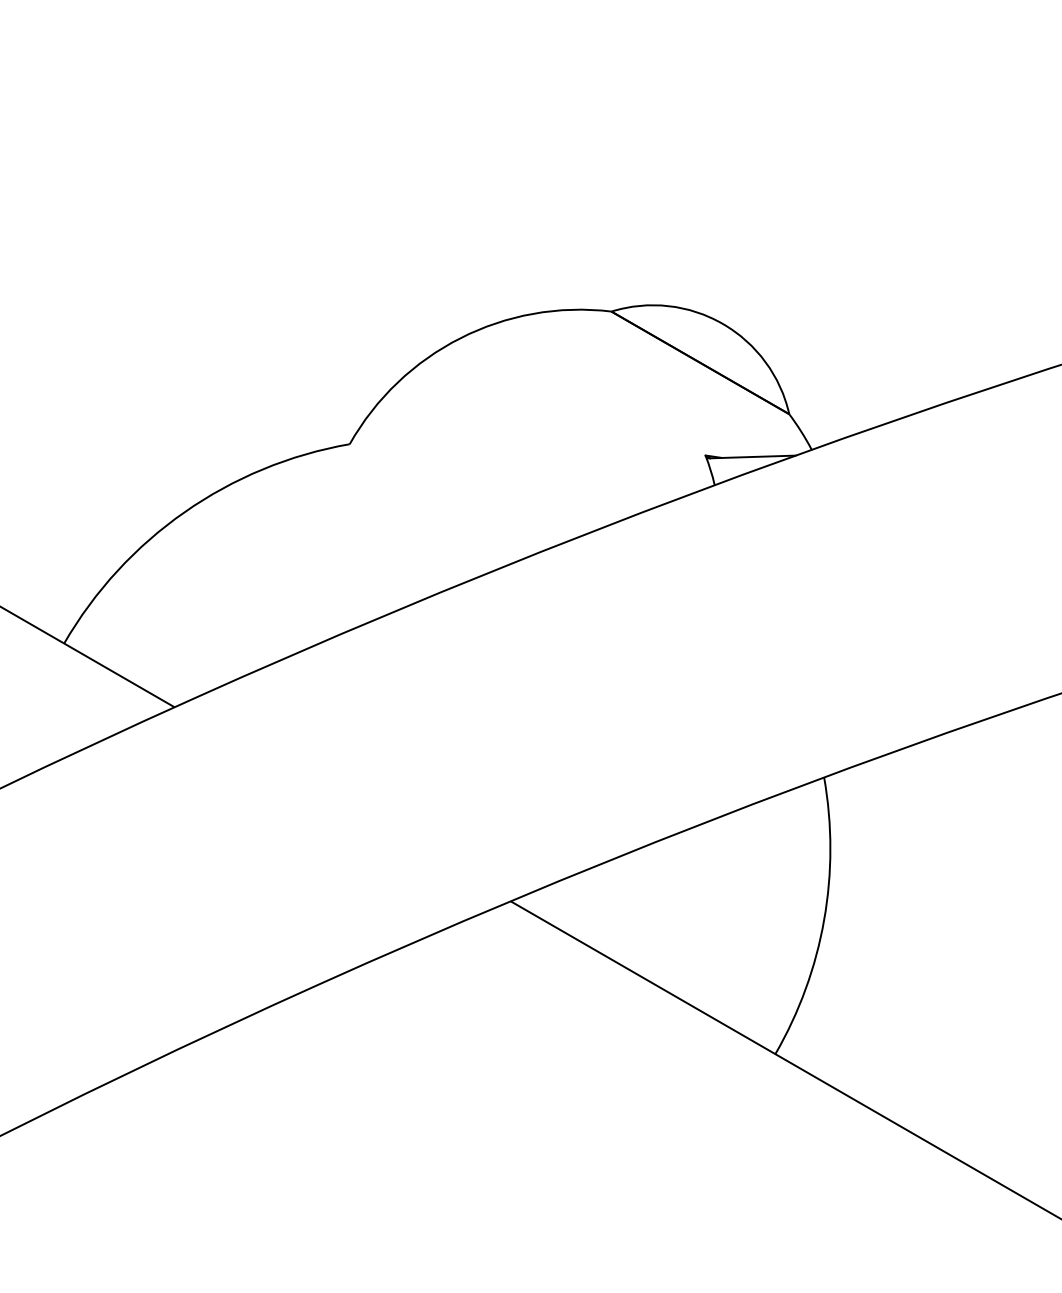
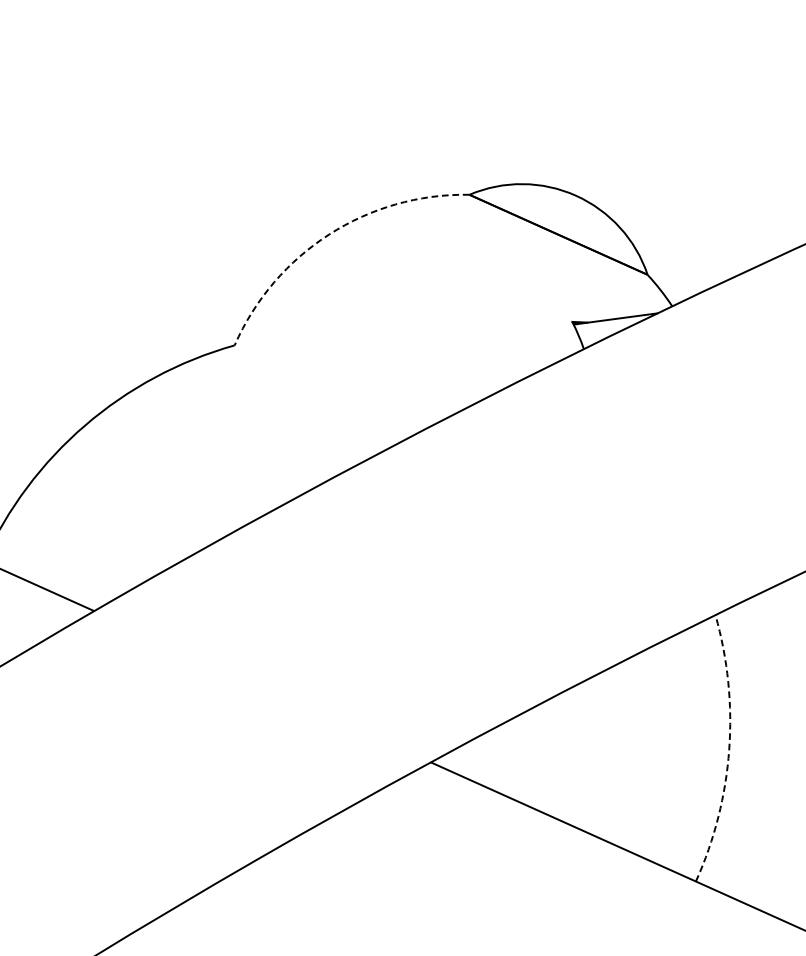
arc: (460, 338) -> (329, 234), solid -> dashed
arc: (824, 920) -> (729, 750), solid -> dashed

